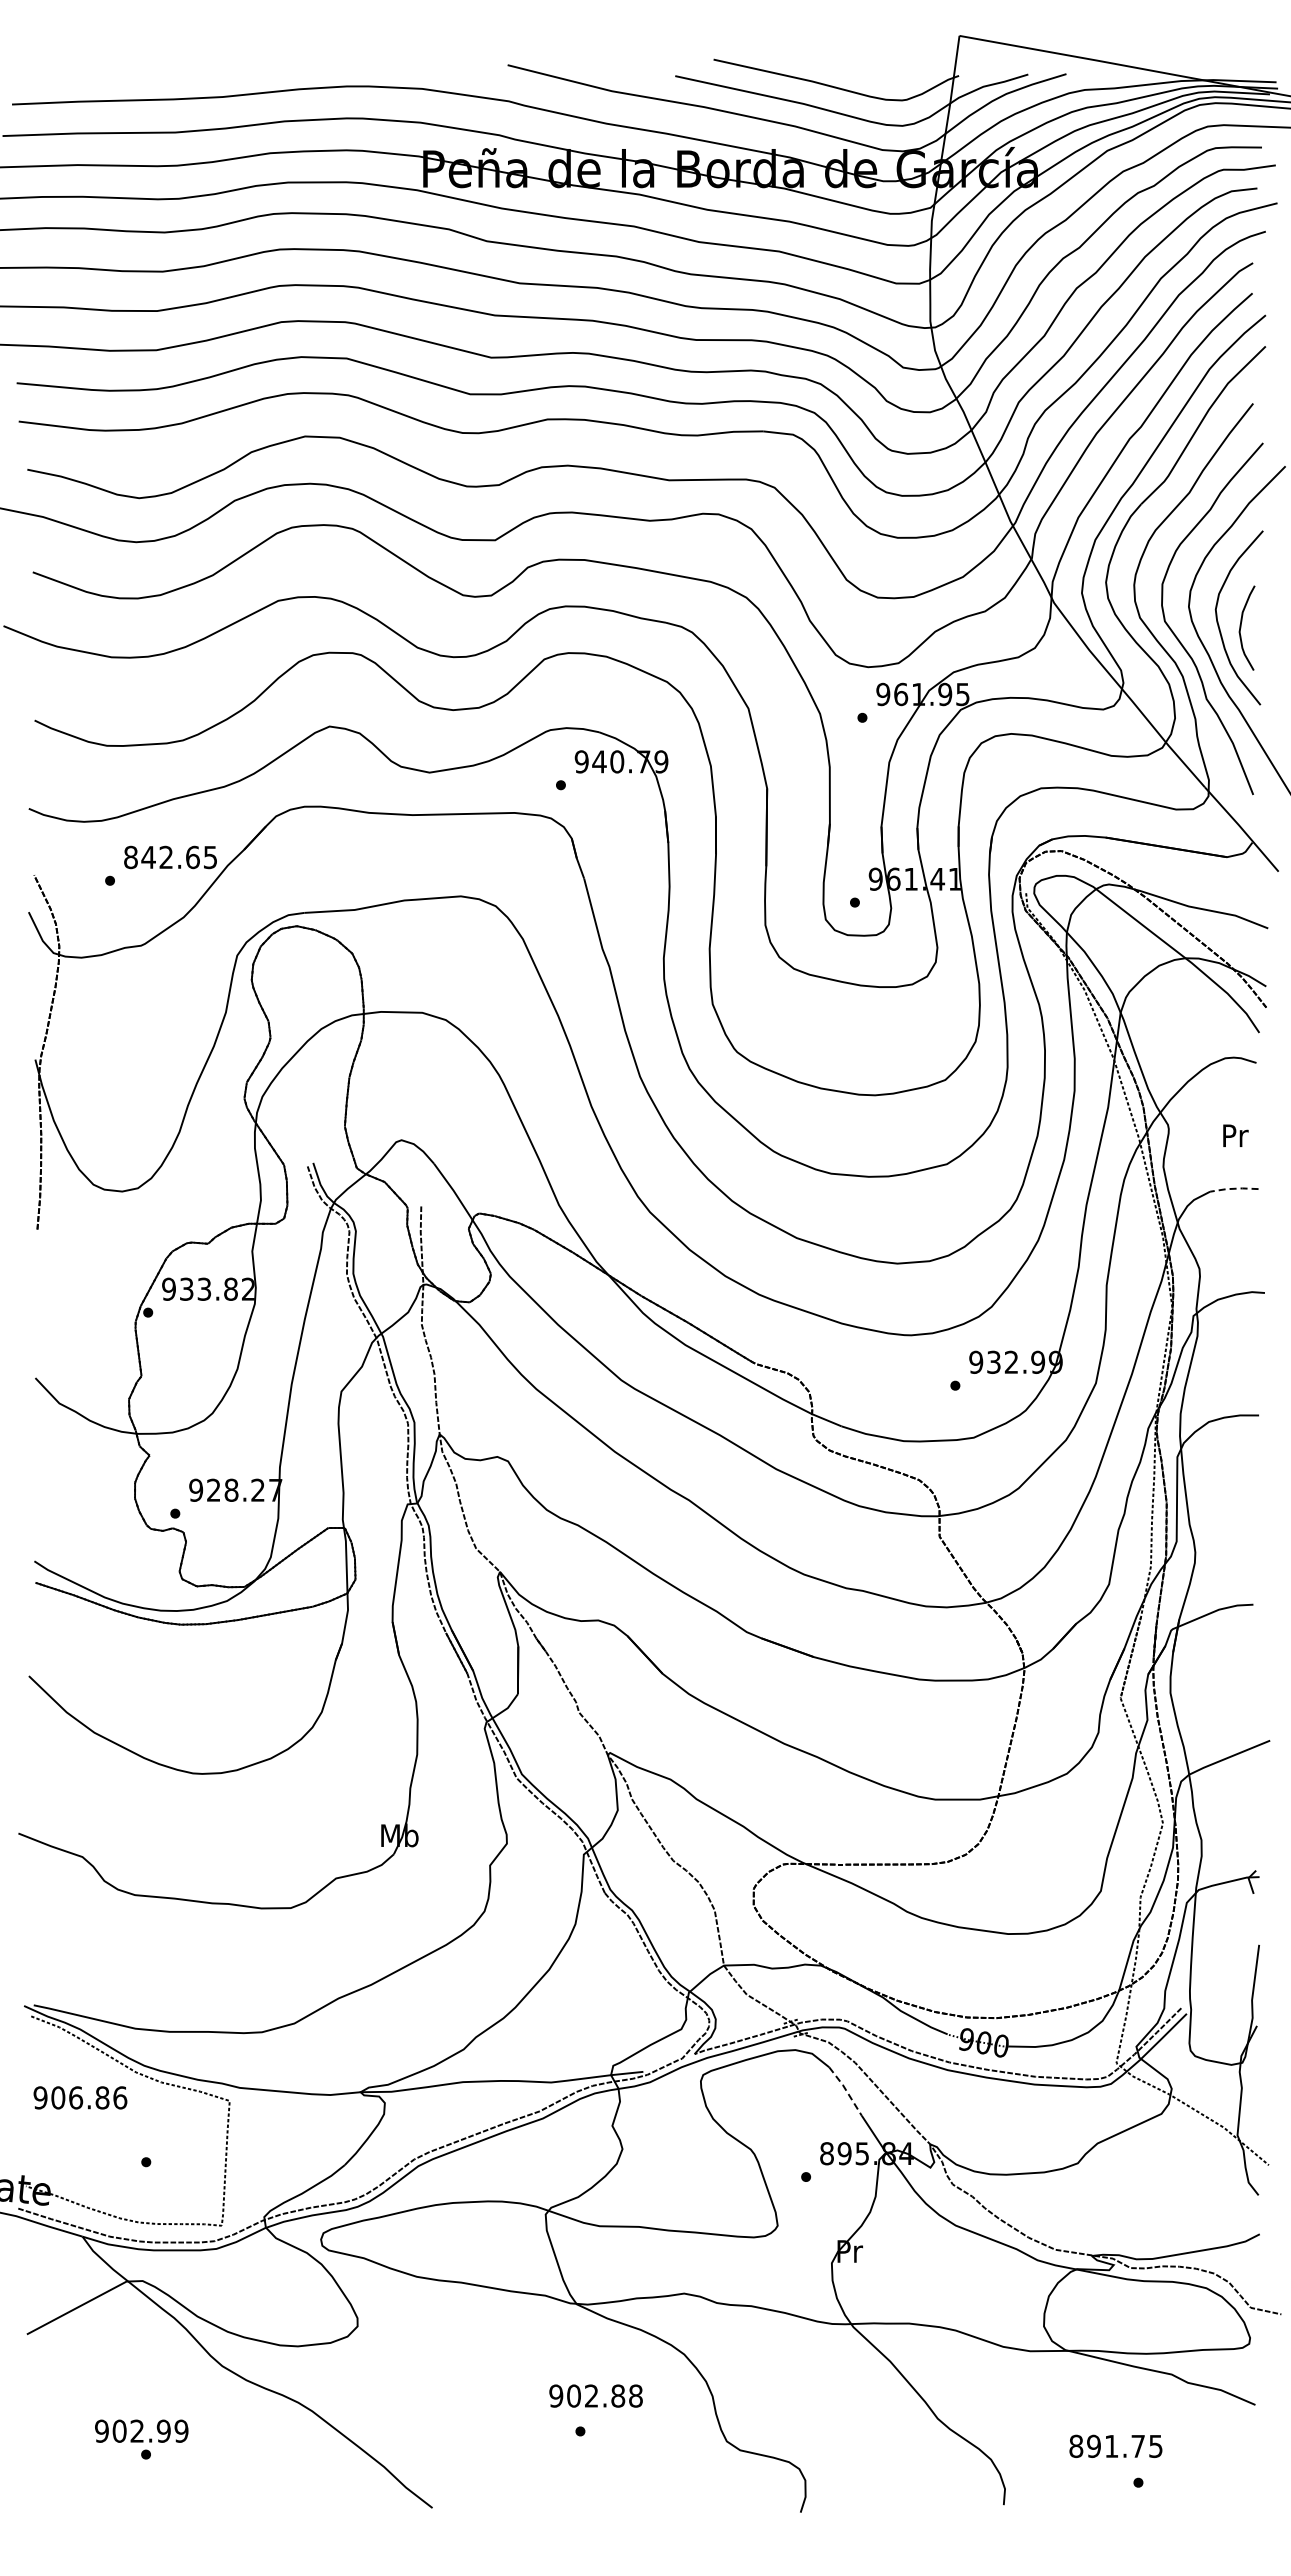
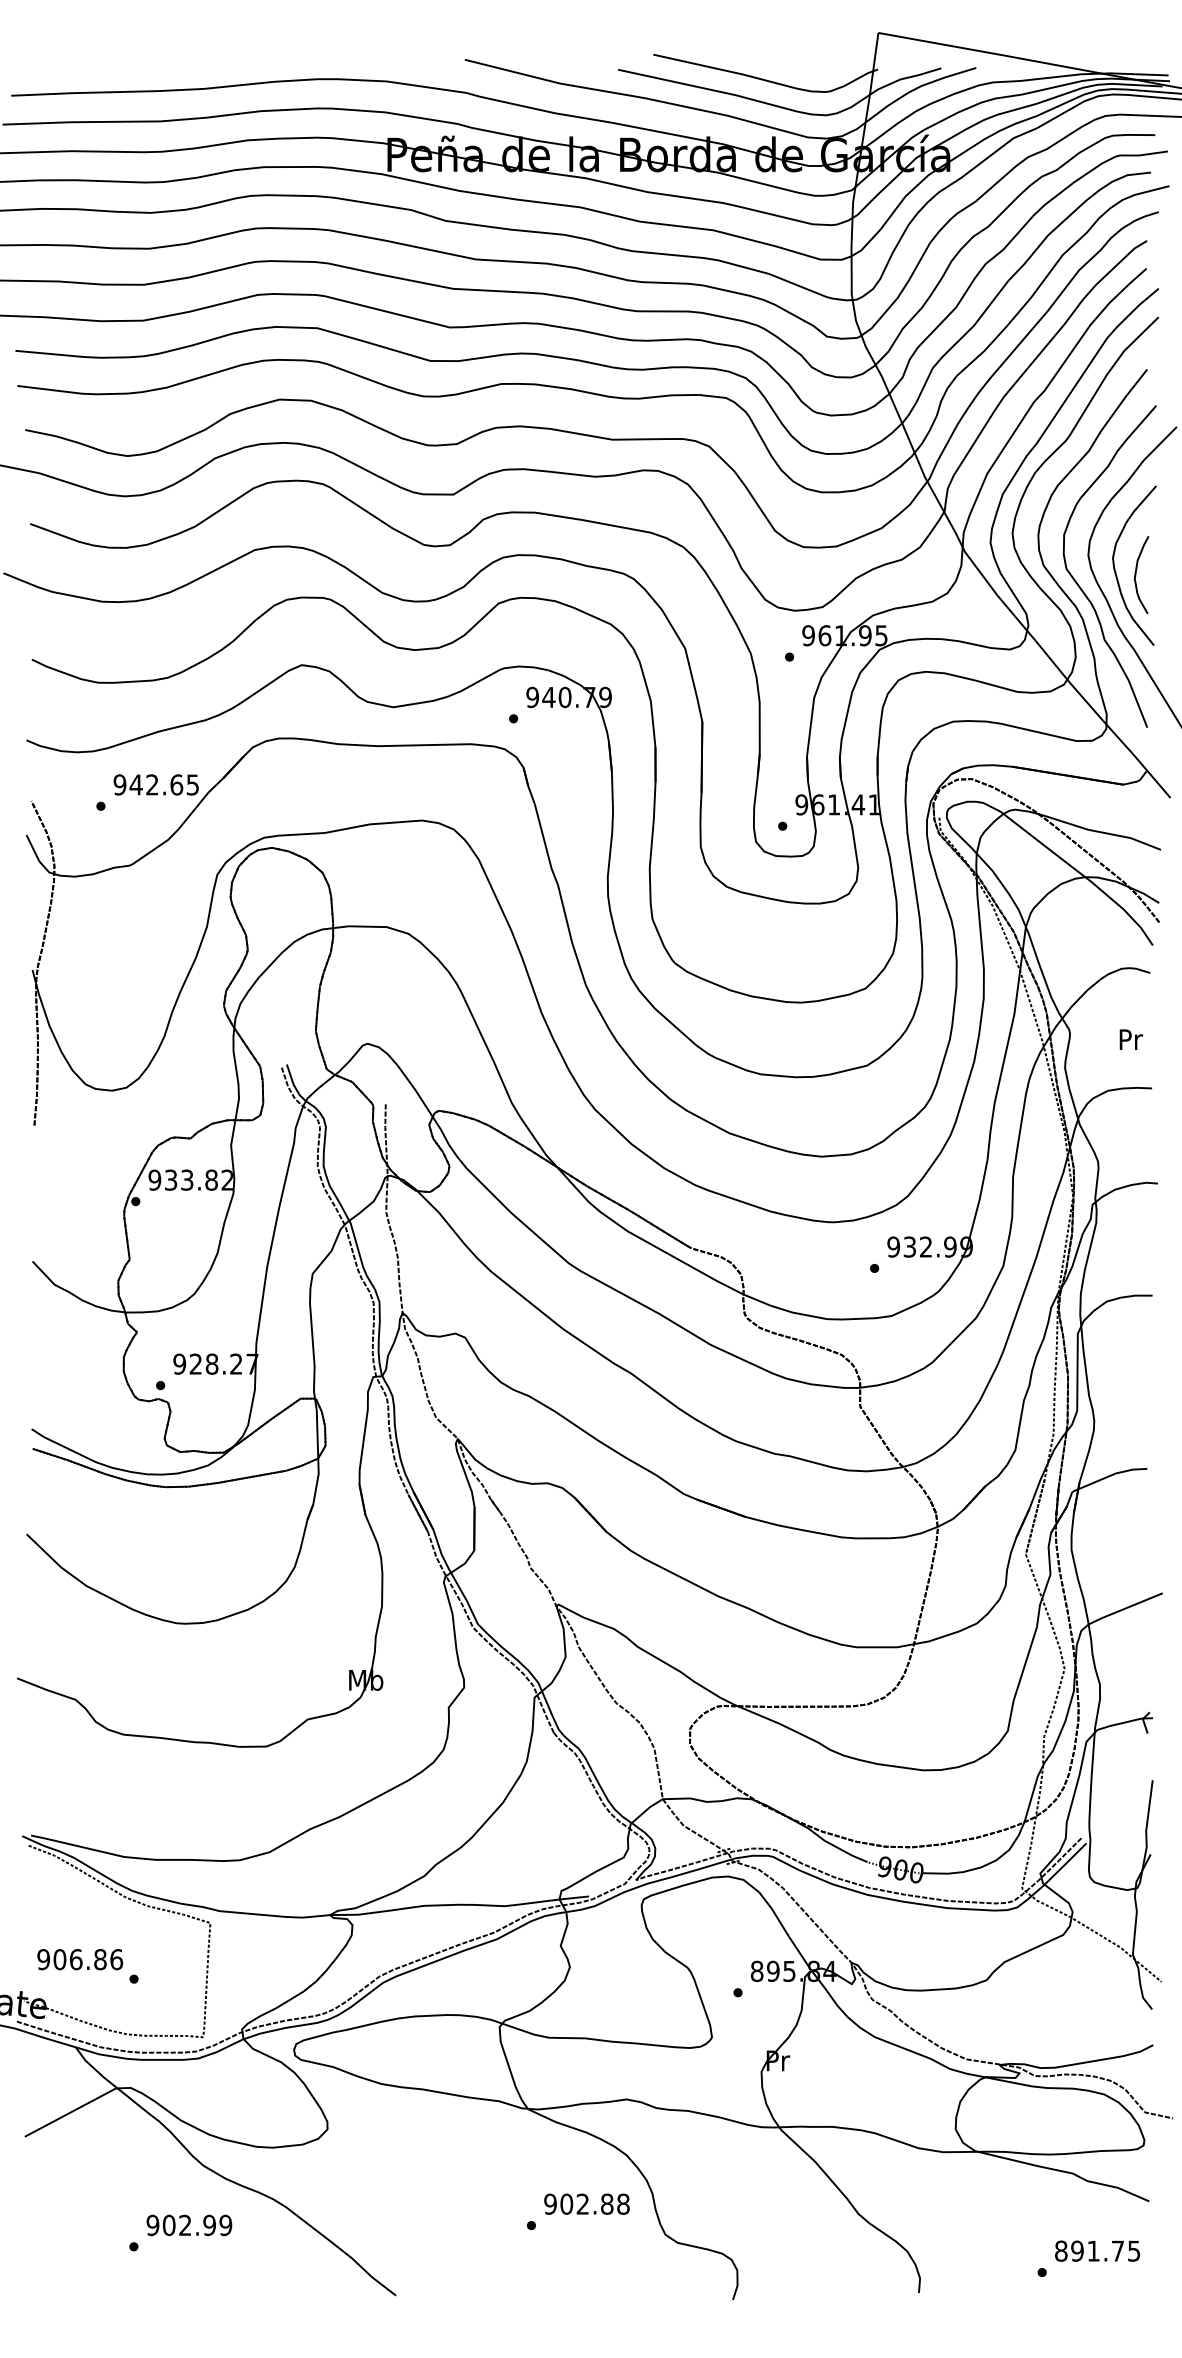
text: (130, 857) -> (119, 784), 842.65 -> 942.65
line: (1233, 1188) -> (1129, 1087), dashed -> solid
line: (846, 2090) -> (774, 1913), dashed -> solid
text: (80, 2097) -> (80, 1959), moved
text: (595, 2395) -> (586, 2203), moved
text: (141, 2430) -> (189, 2224), moved
text: (1115, 2445) -> (1097, 2250), moved

